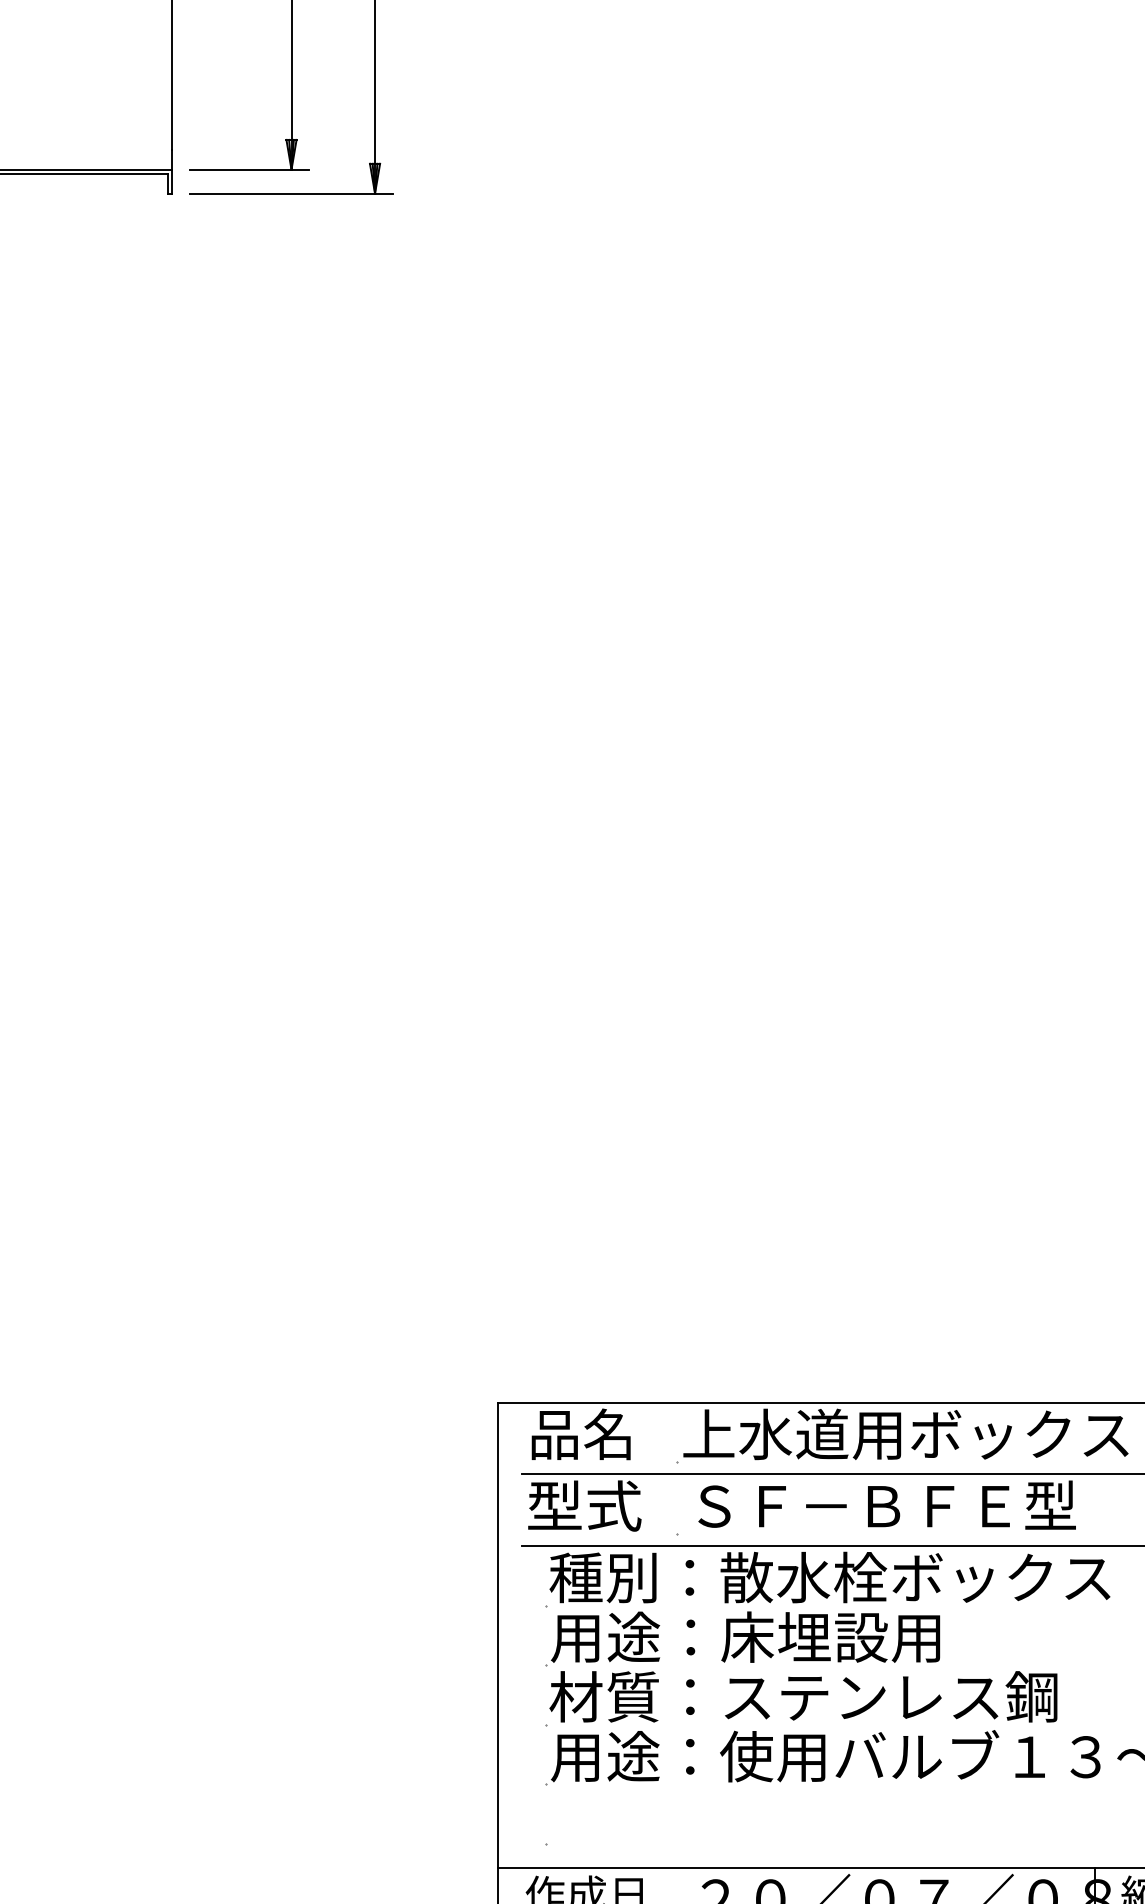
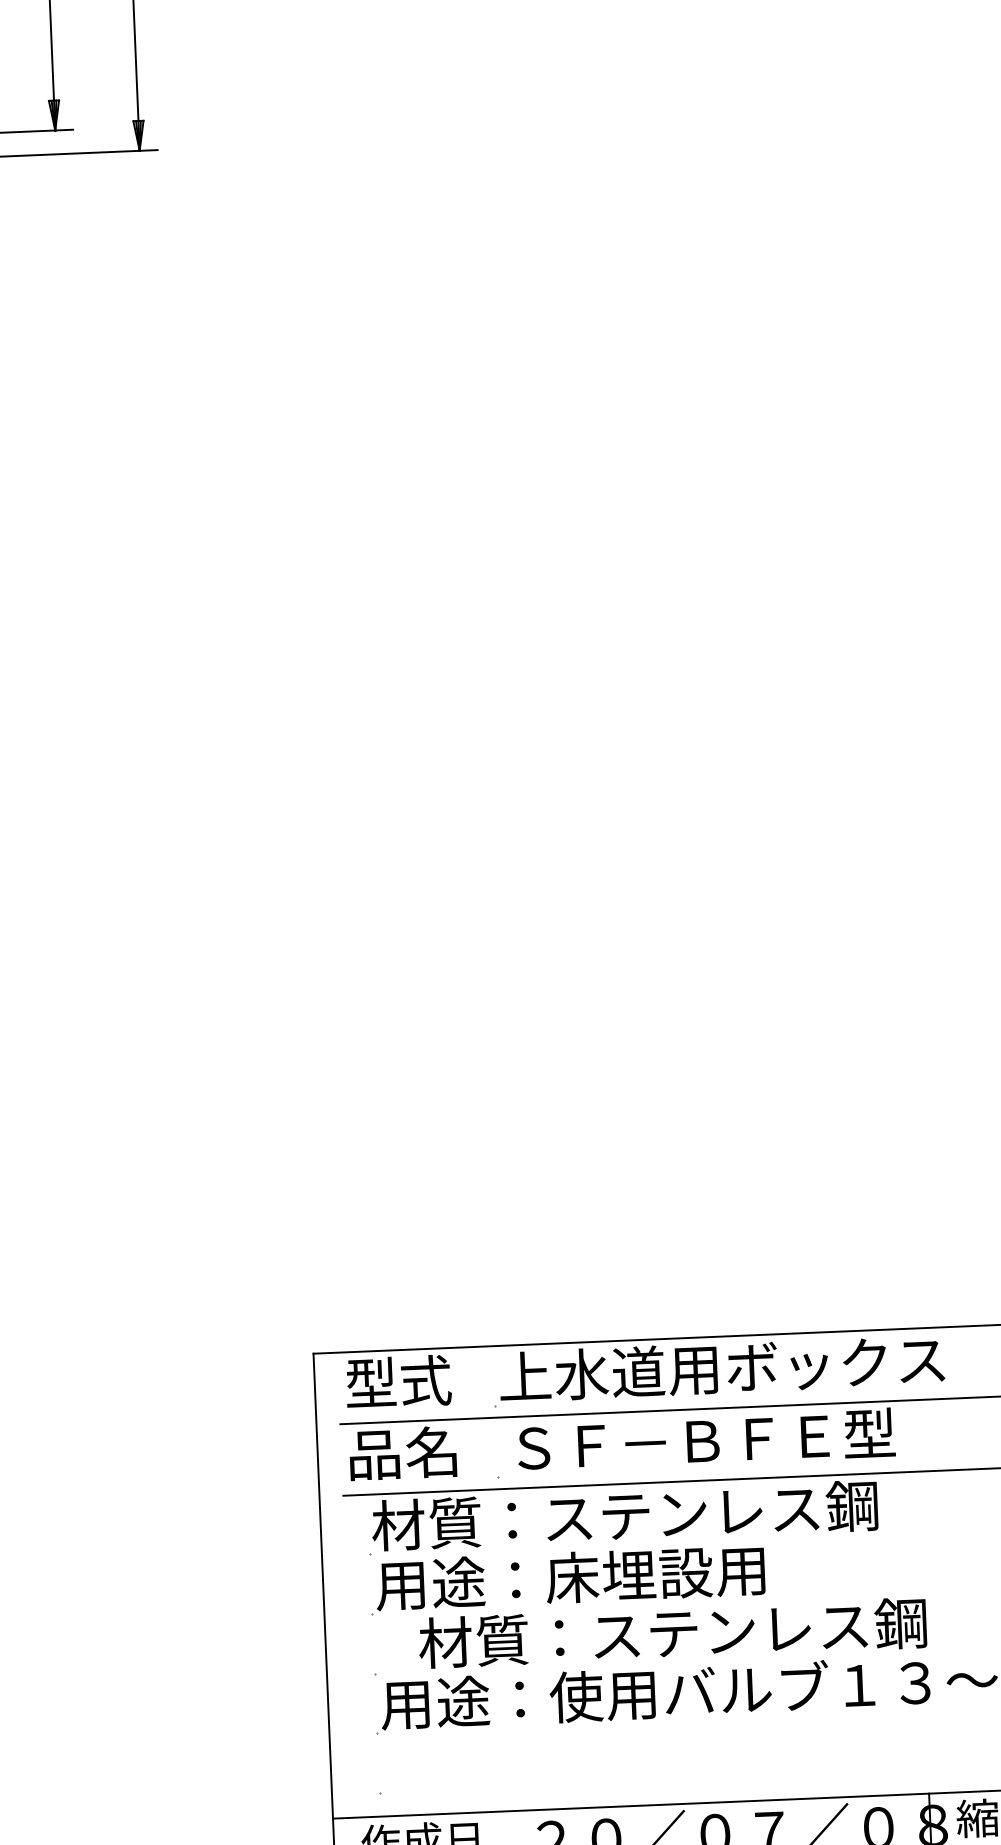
text: (581, 1434) -> (397, 1382), 品名 -> 型式
text: (584, 1505) -> (403, 1452), 型式 -> 品名
text: (829, 1577) -> (651, 1514), 種別：散水栓ボックス -> 材質：ステンレス鋼
text: (803, 1696) -> (672, 1632), moved

